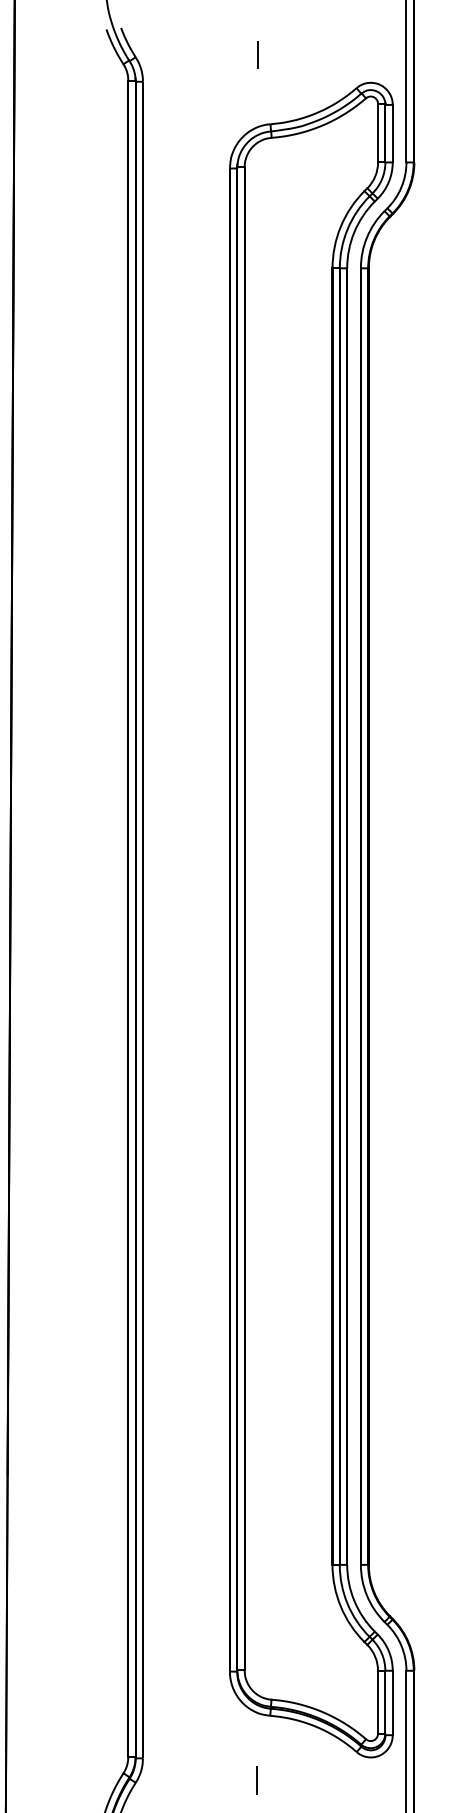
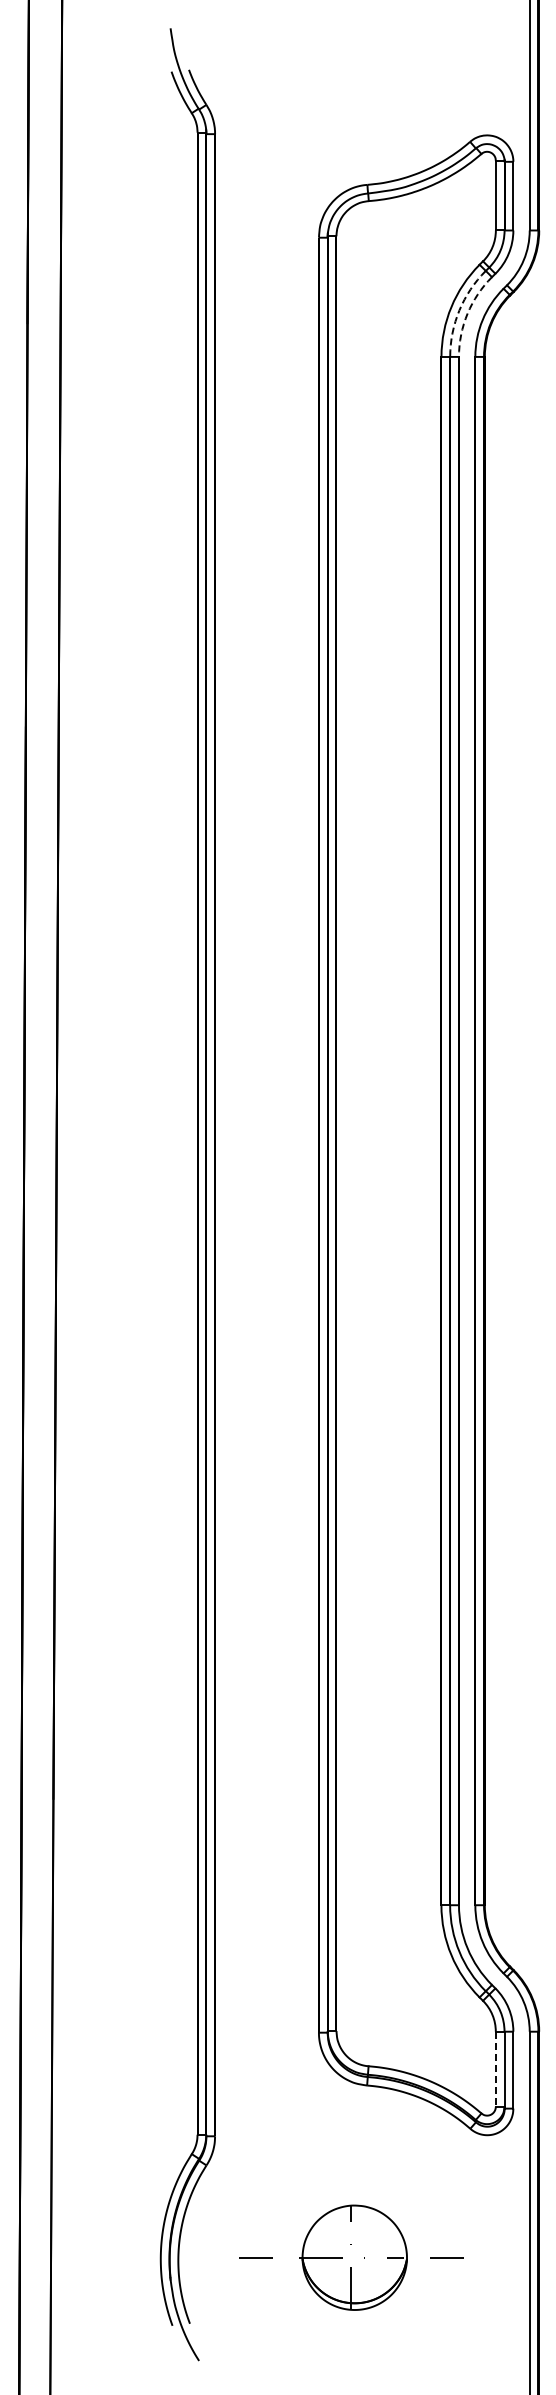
line: (257, 54) -> (351, 101), removed
arc: (347, 229) -> (459, 310), solid -> dashed
arc: (354, 231) -> (467, 313), solid -> dashed
line: (377, 1702) -> (495, 2069), solid -> dashed
line: (256, 1780) -> (350, 2162), removed

